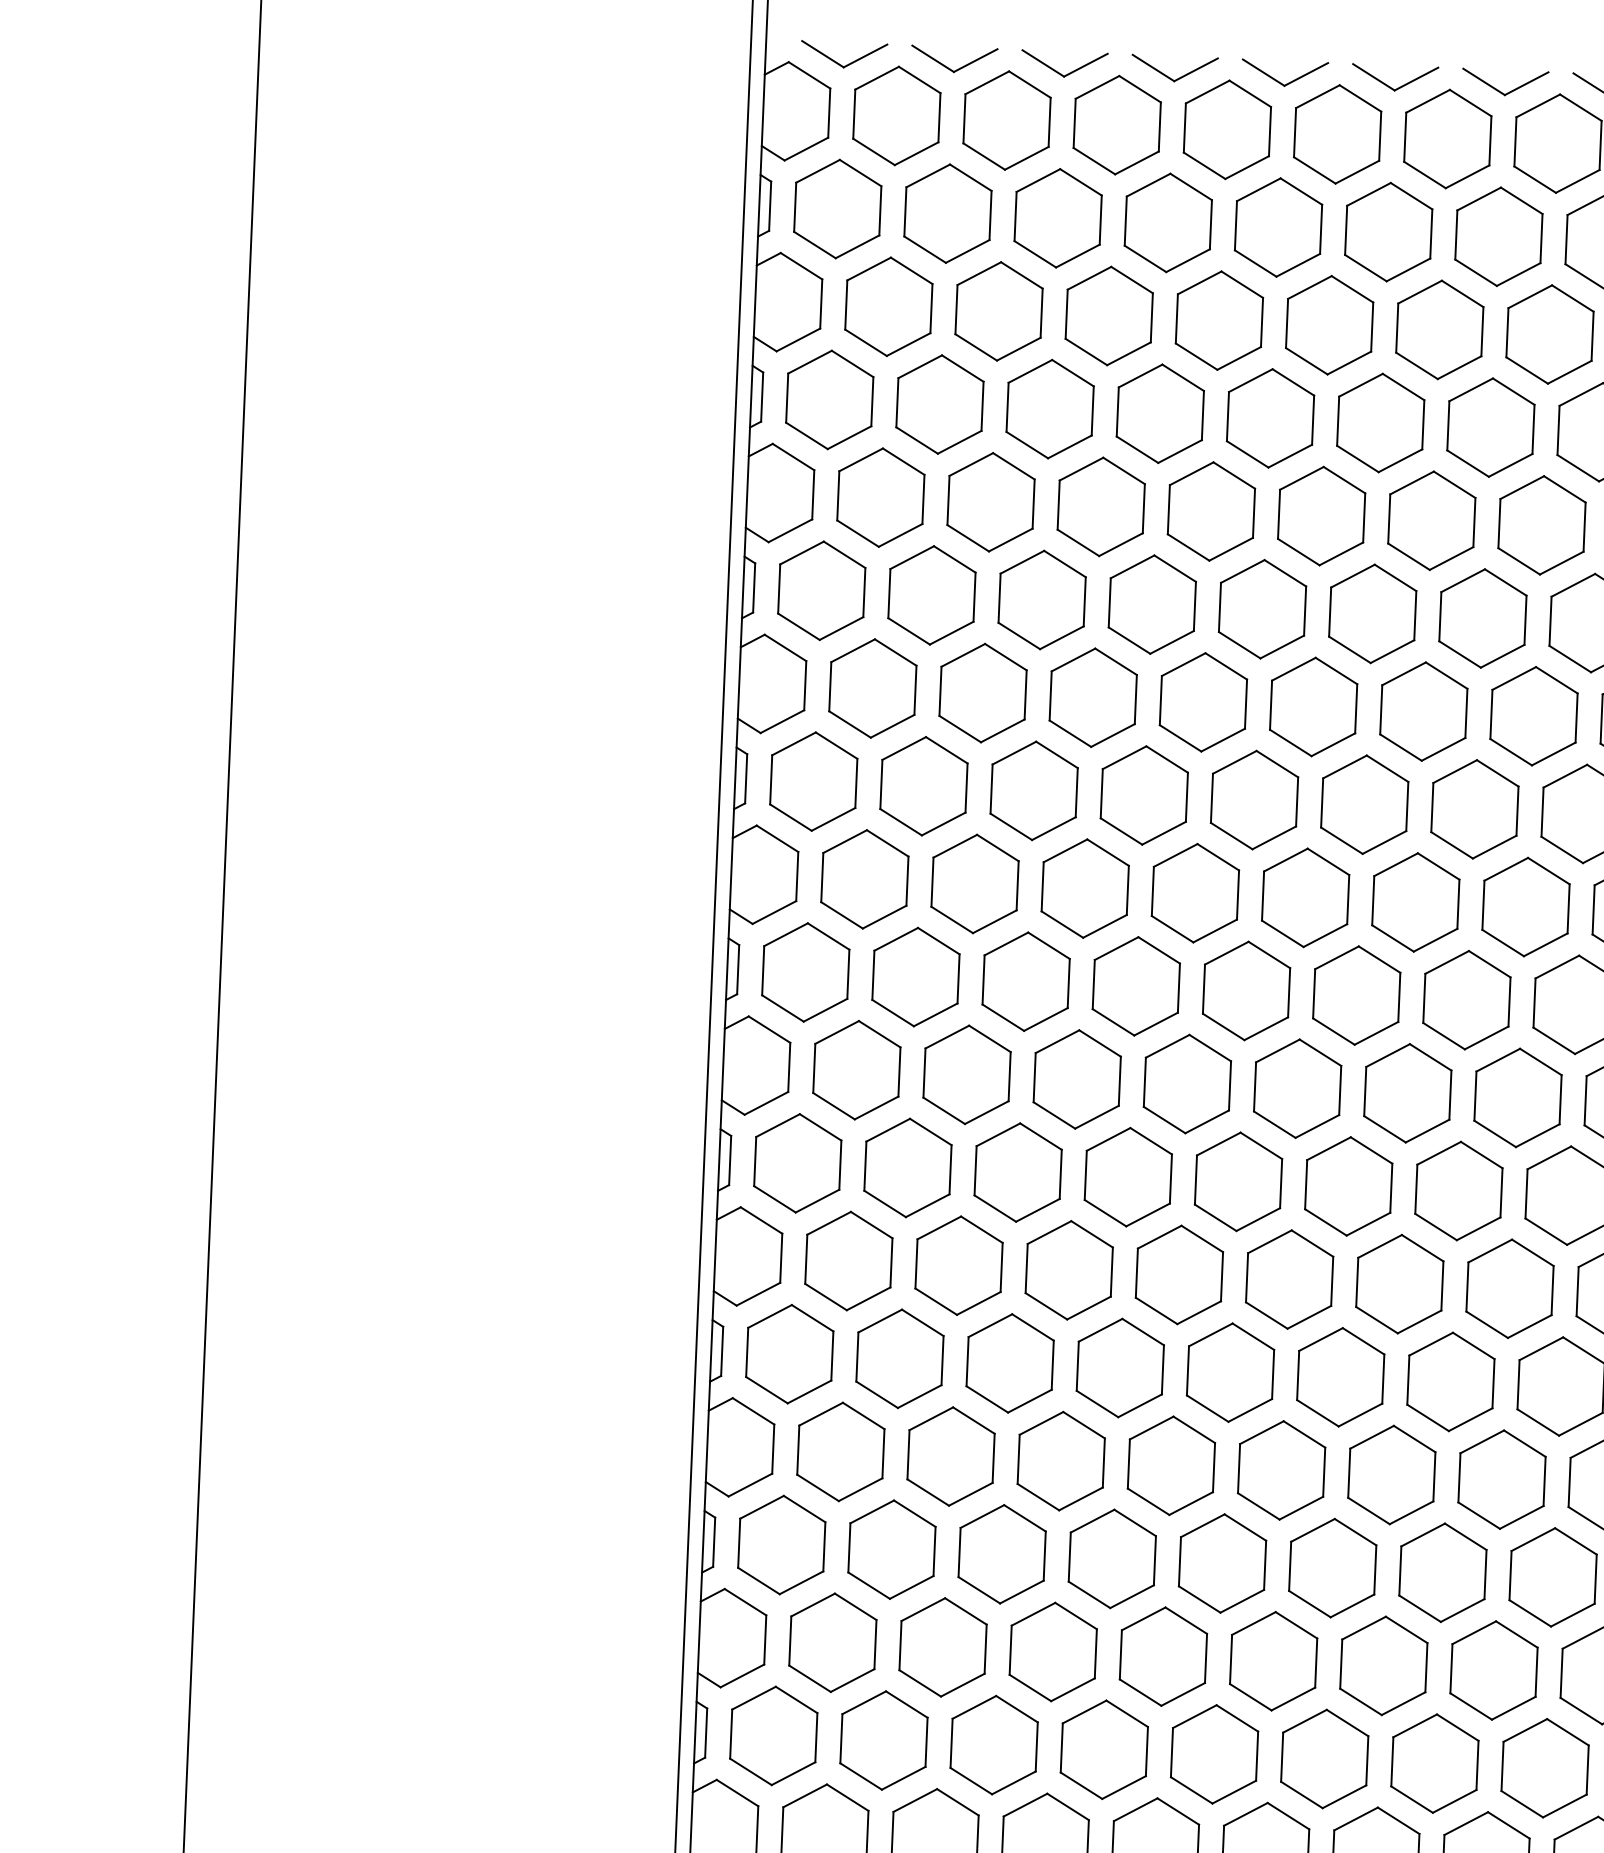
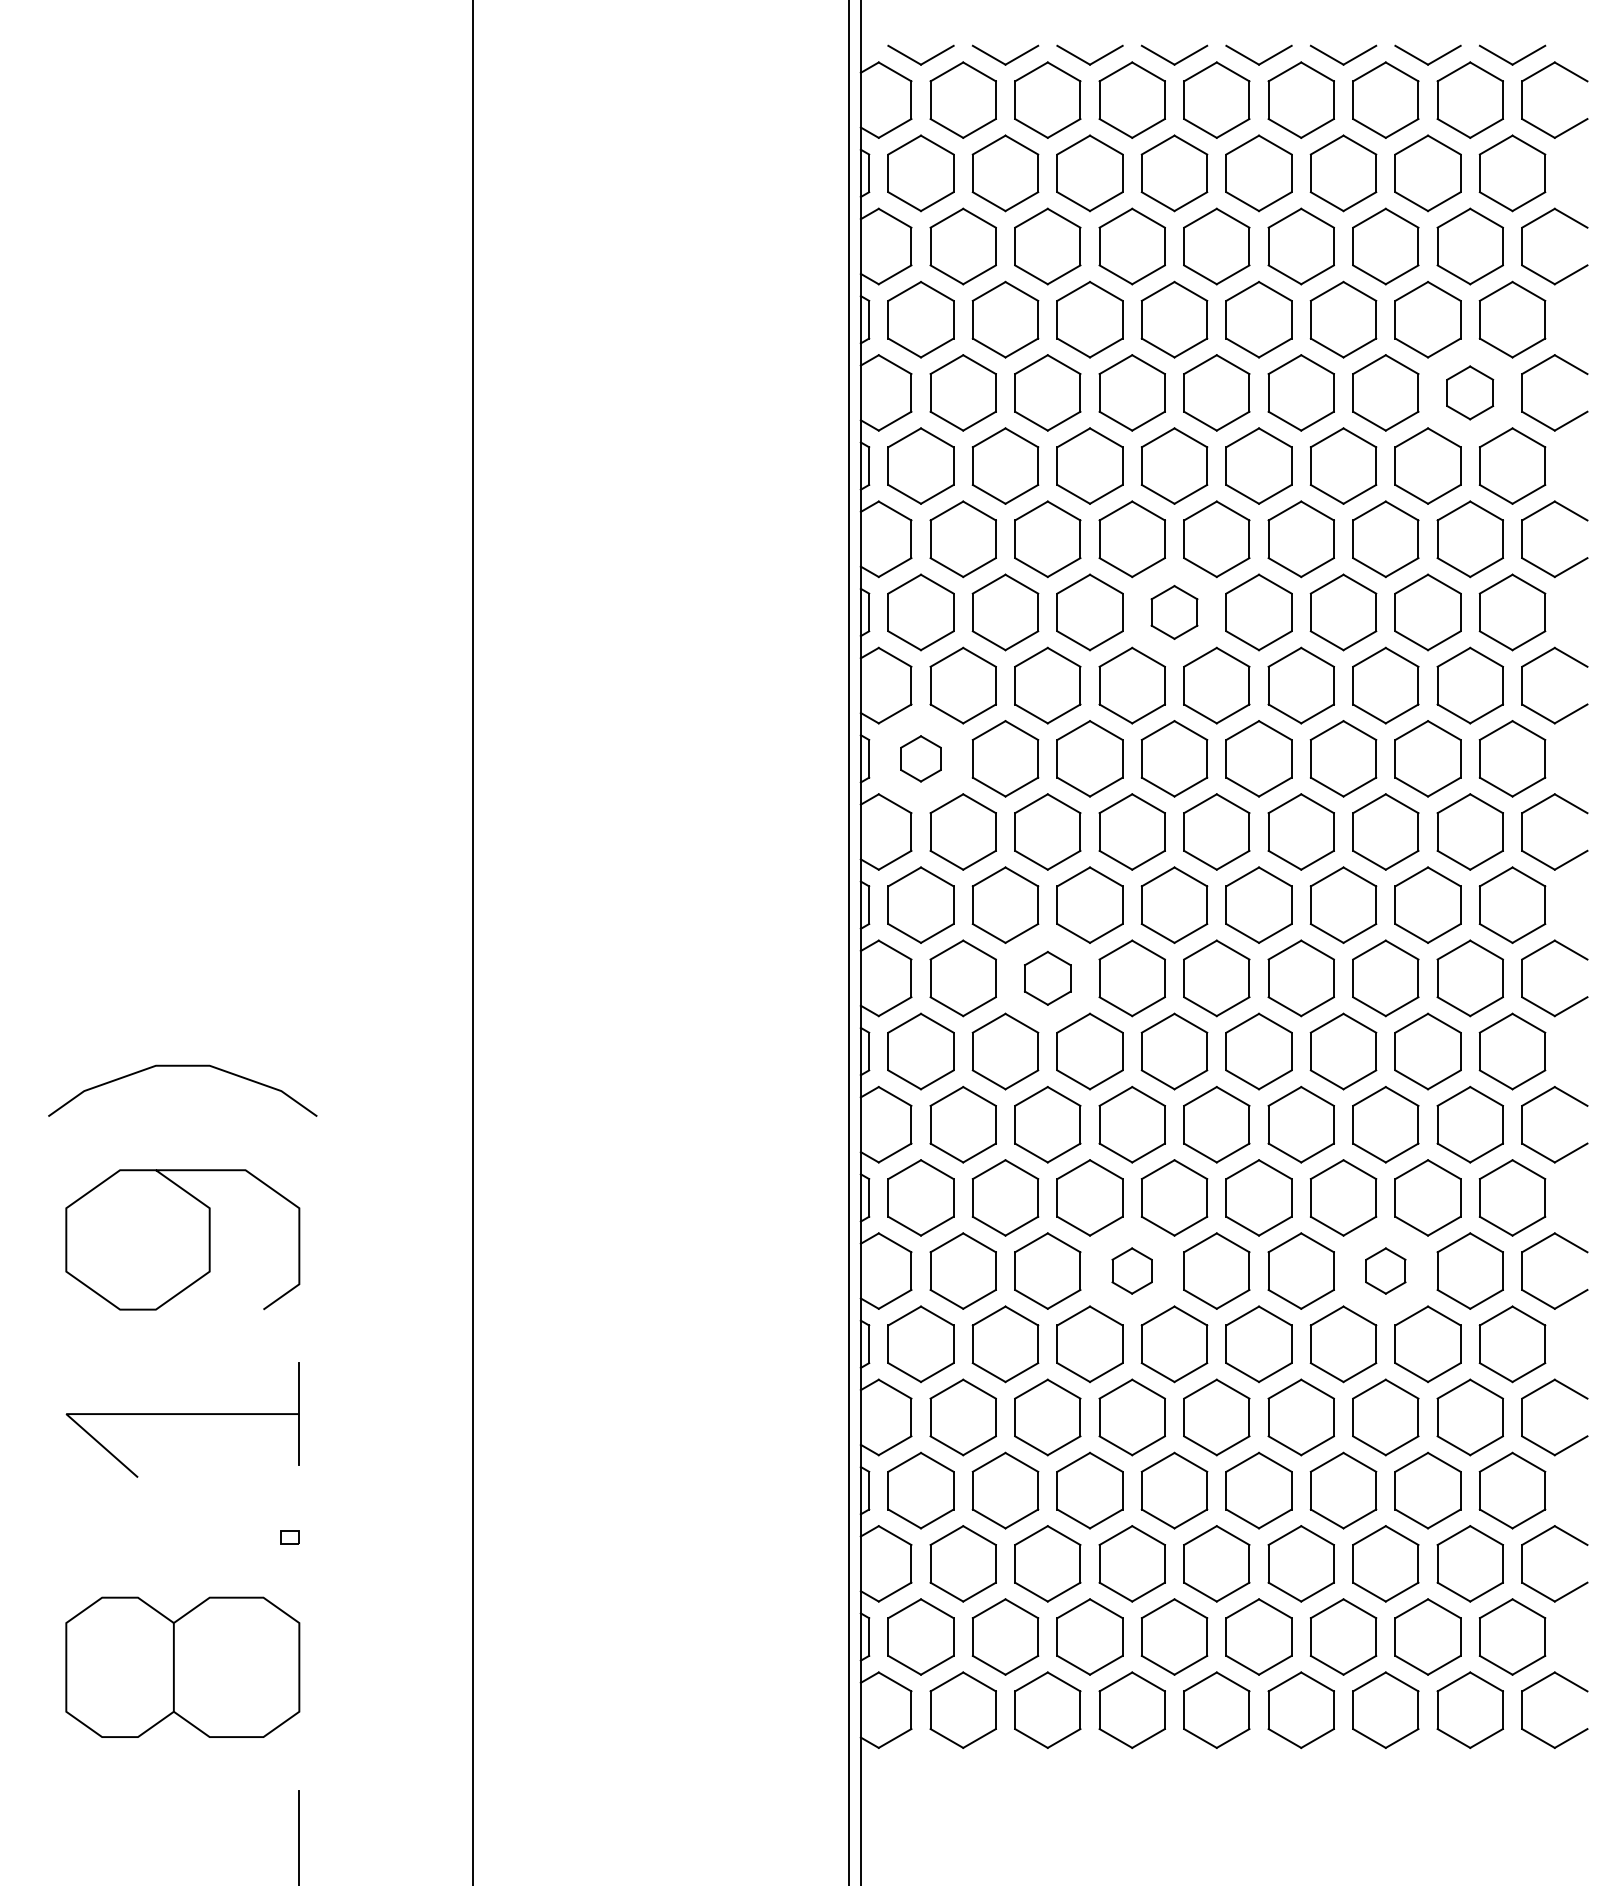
part: (1540, 524) -> (1469, 392), size x0.7
part: (1144, 795) -> (1174, 612), size x0.7
part: (805, 972) -> (920, 758), size x0.6
part: (958, 1265) -> (1047, 978), size x0.7
part: (1052, 1651) -> (1131, 1270), size x0.6
part: (1383, 1665) -> (1385, 1270), size x0.6

